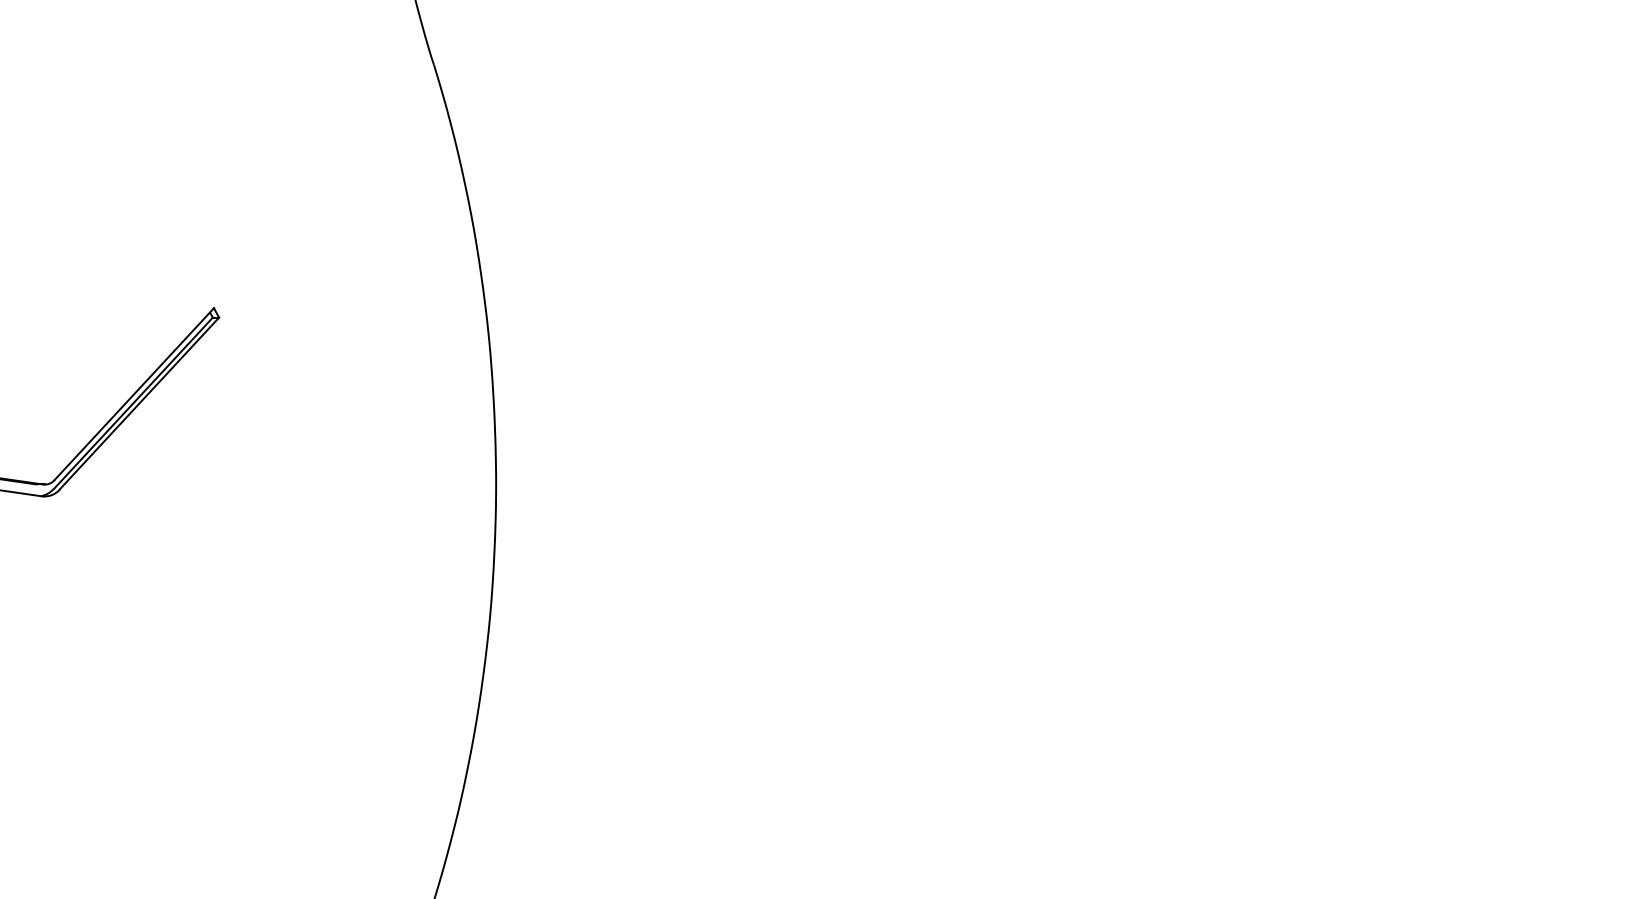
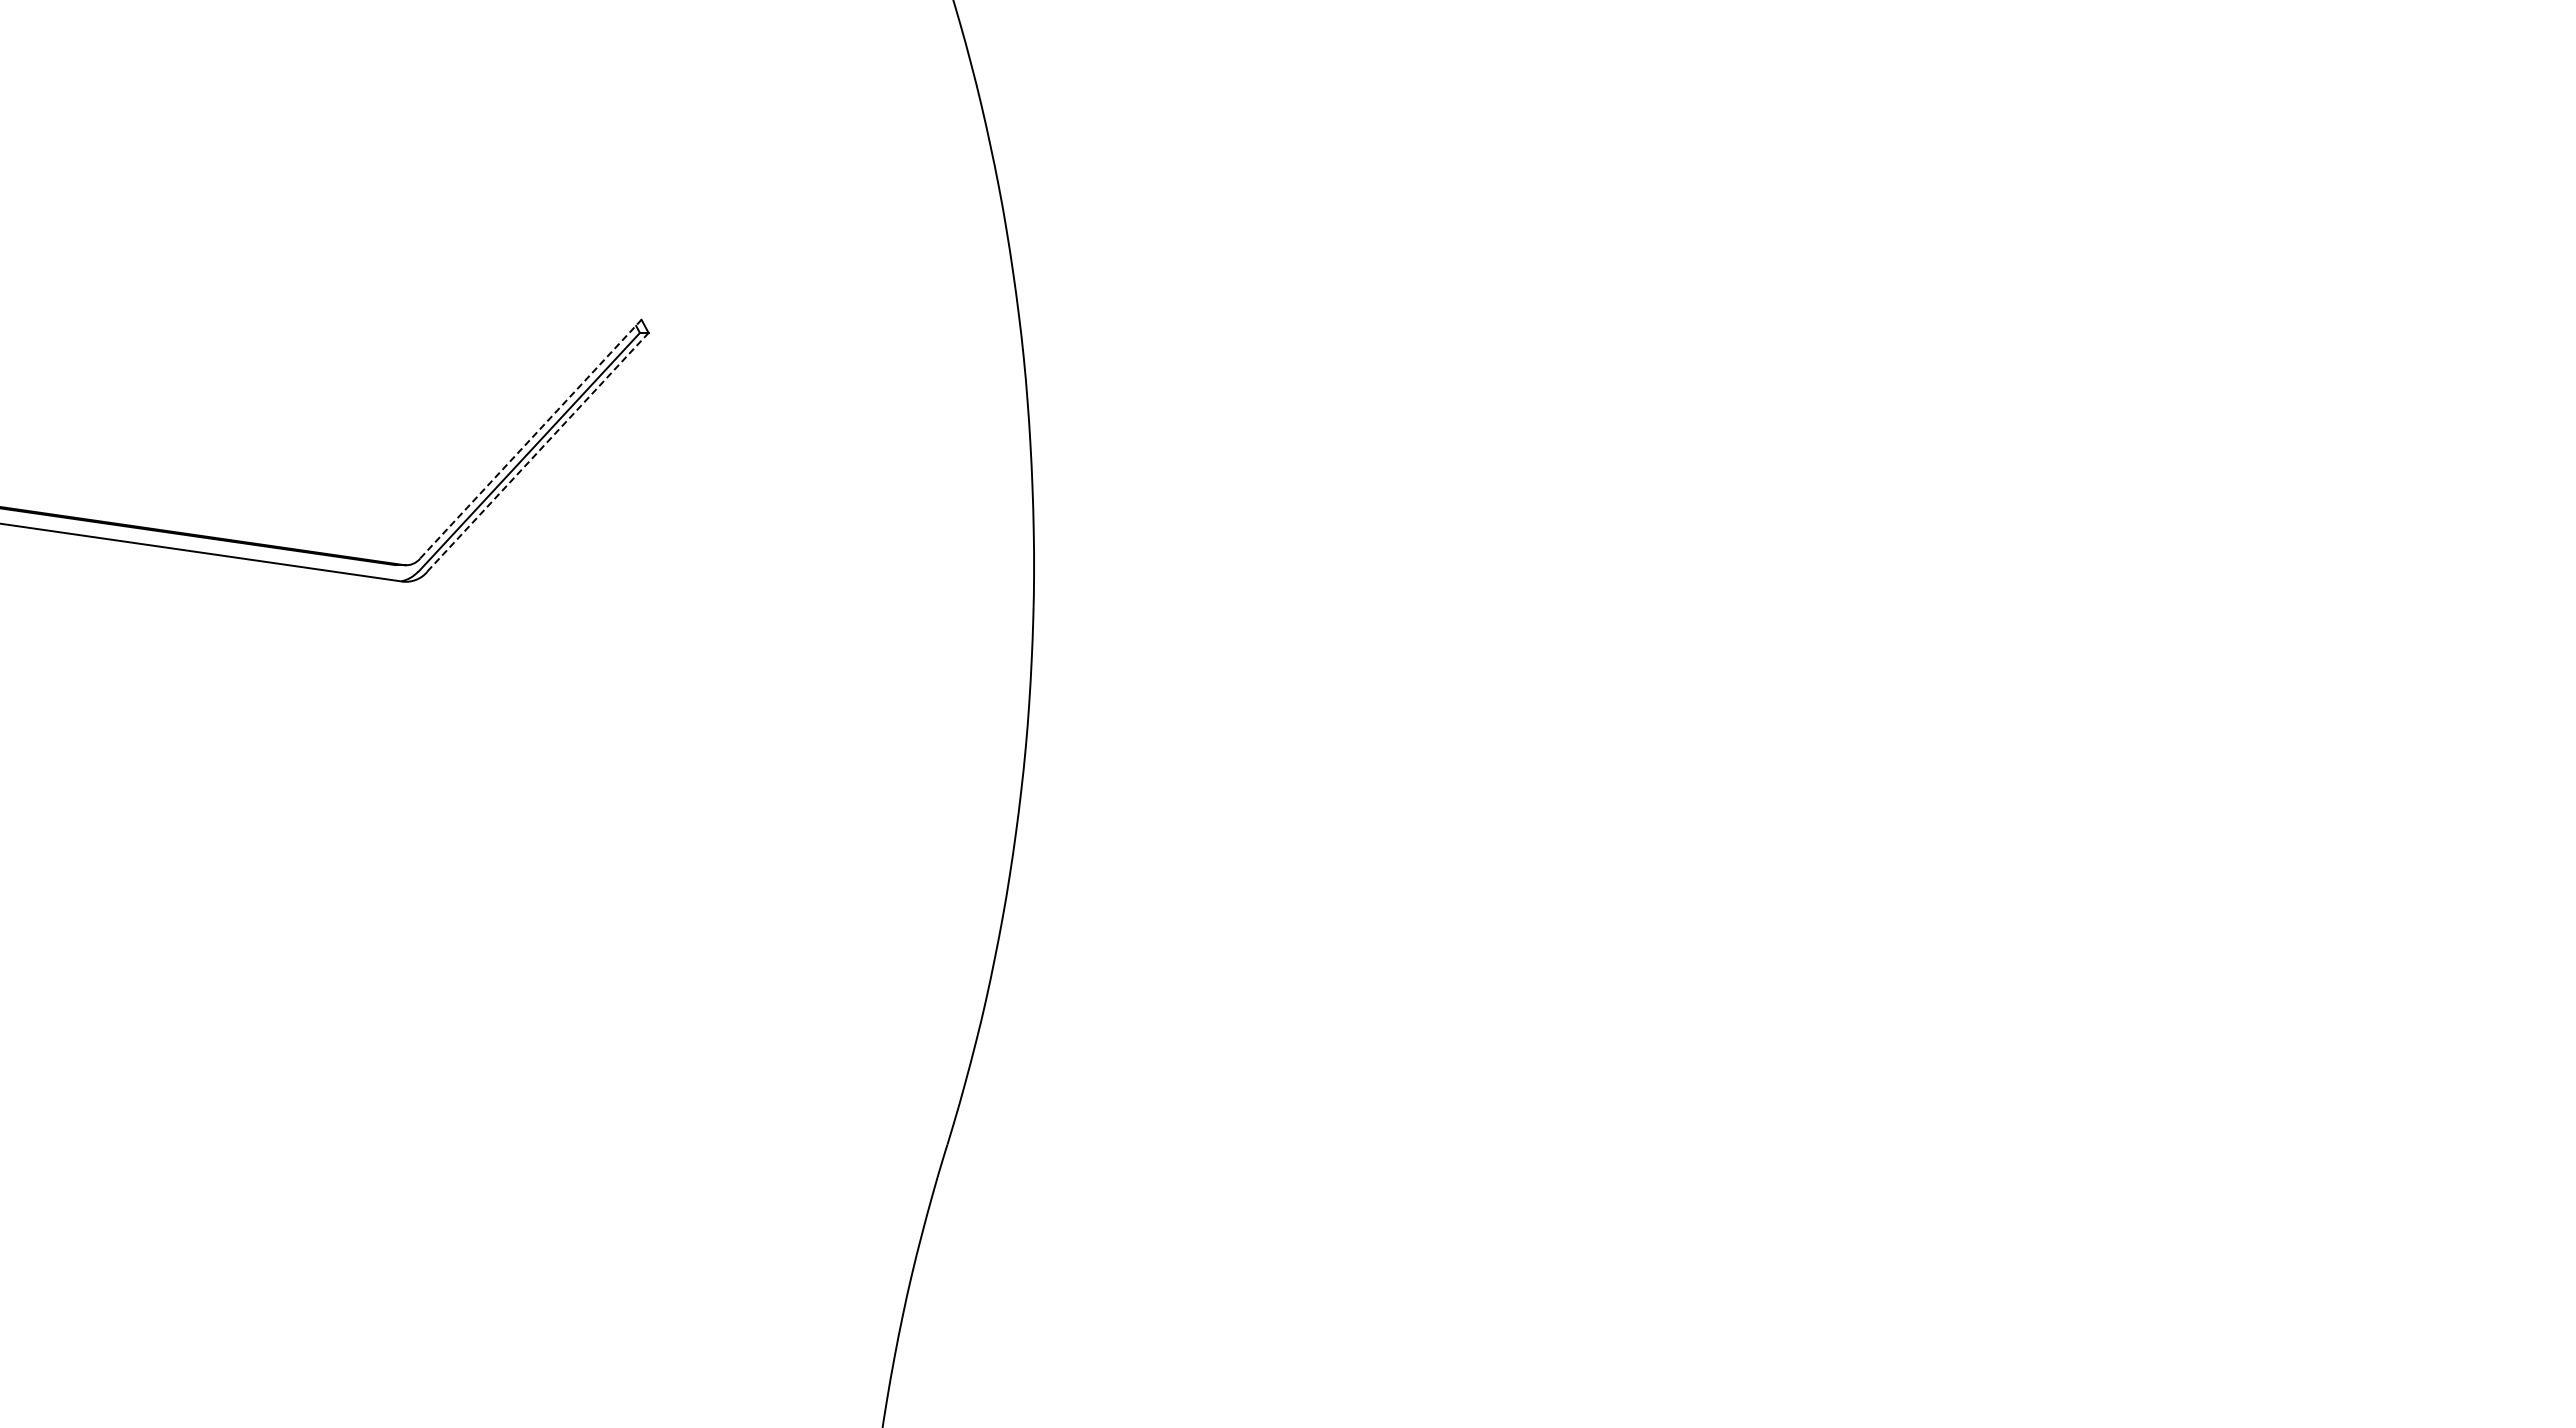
line: (134, 394) -> (530, 439), solid -> dashed
line: (139, 403) -> (537, 452), solid -> dashed

